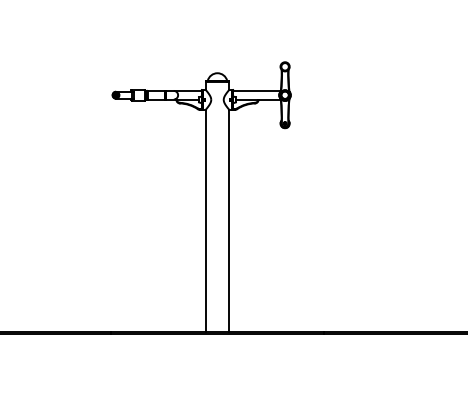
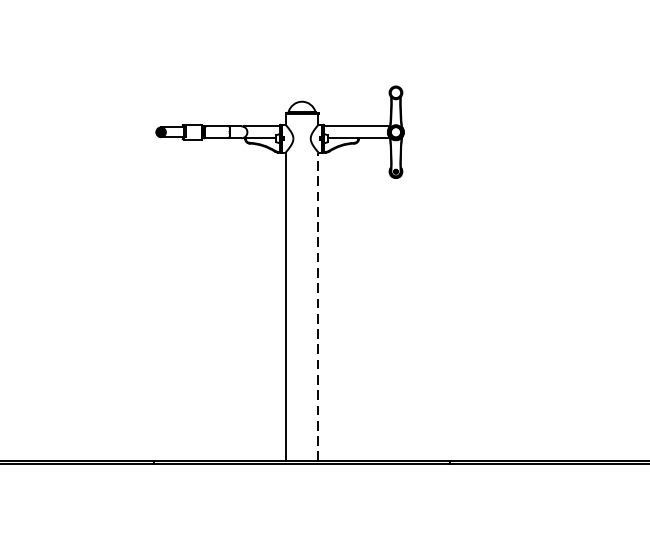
line: (229, 220) -> (318, 306), solid -> dashed

